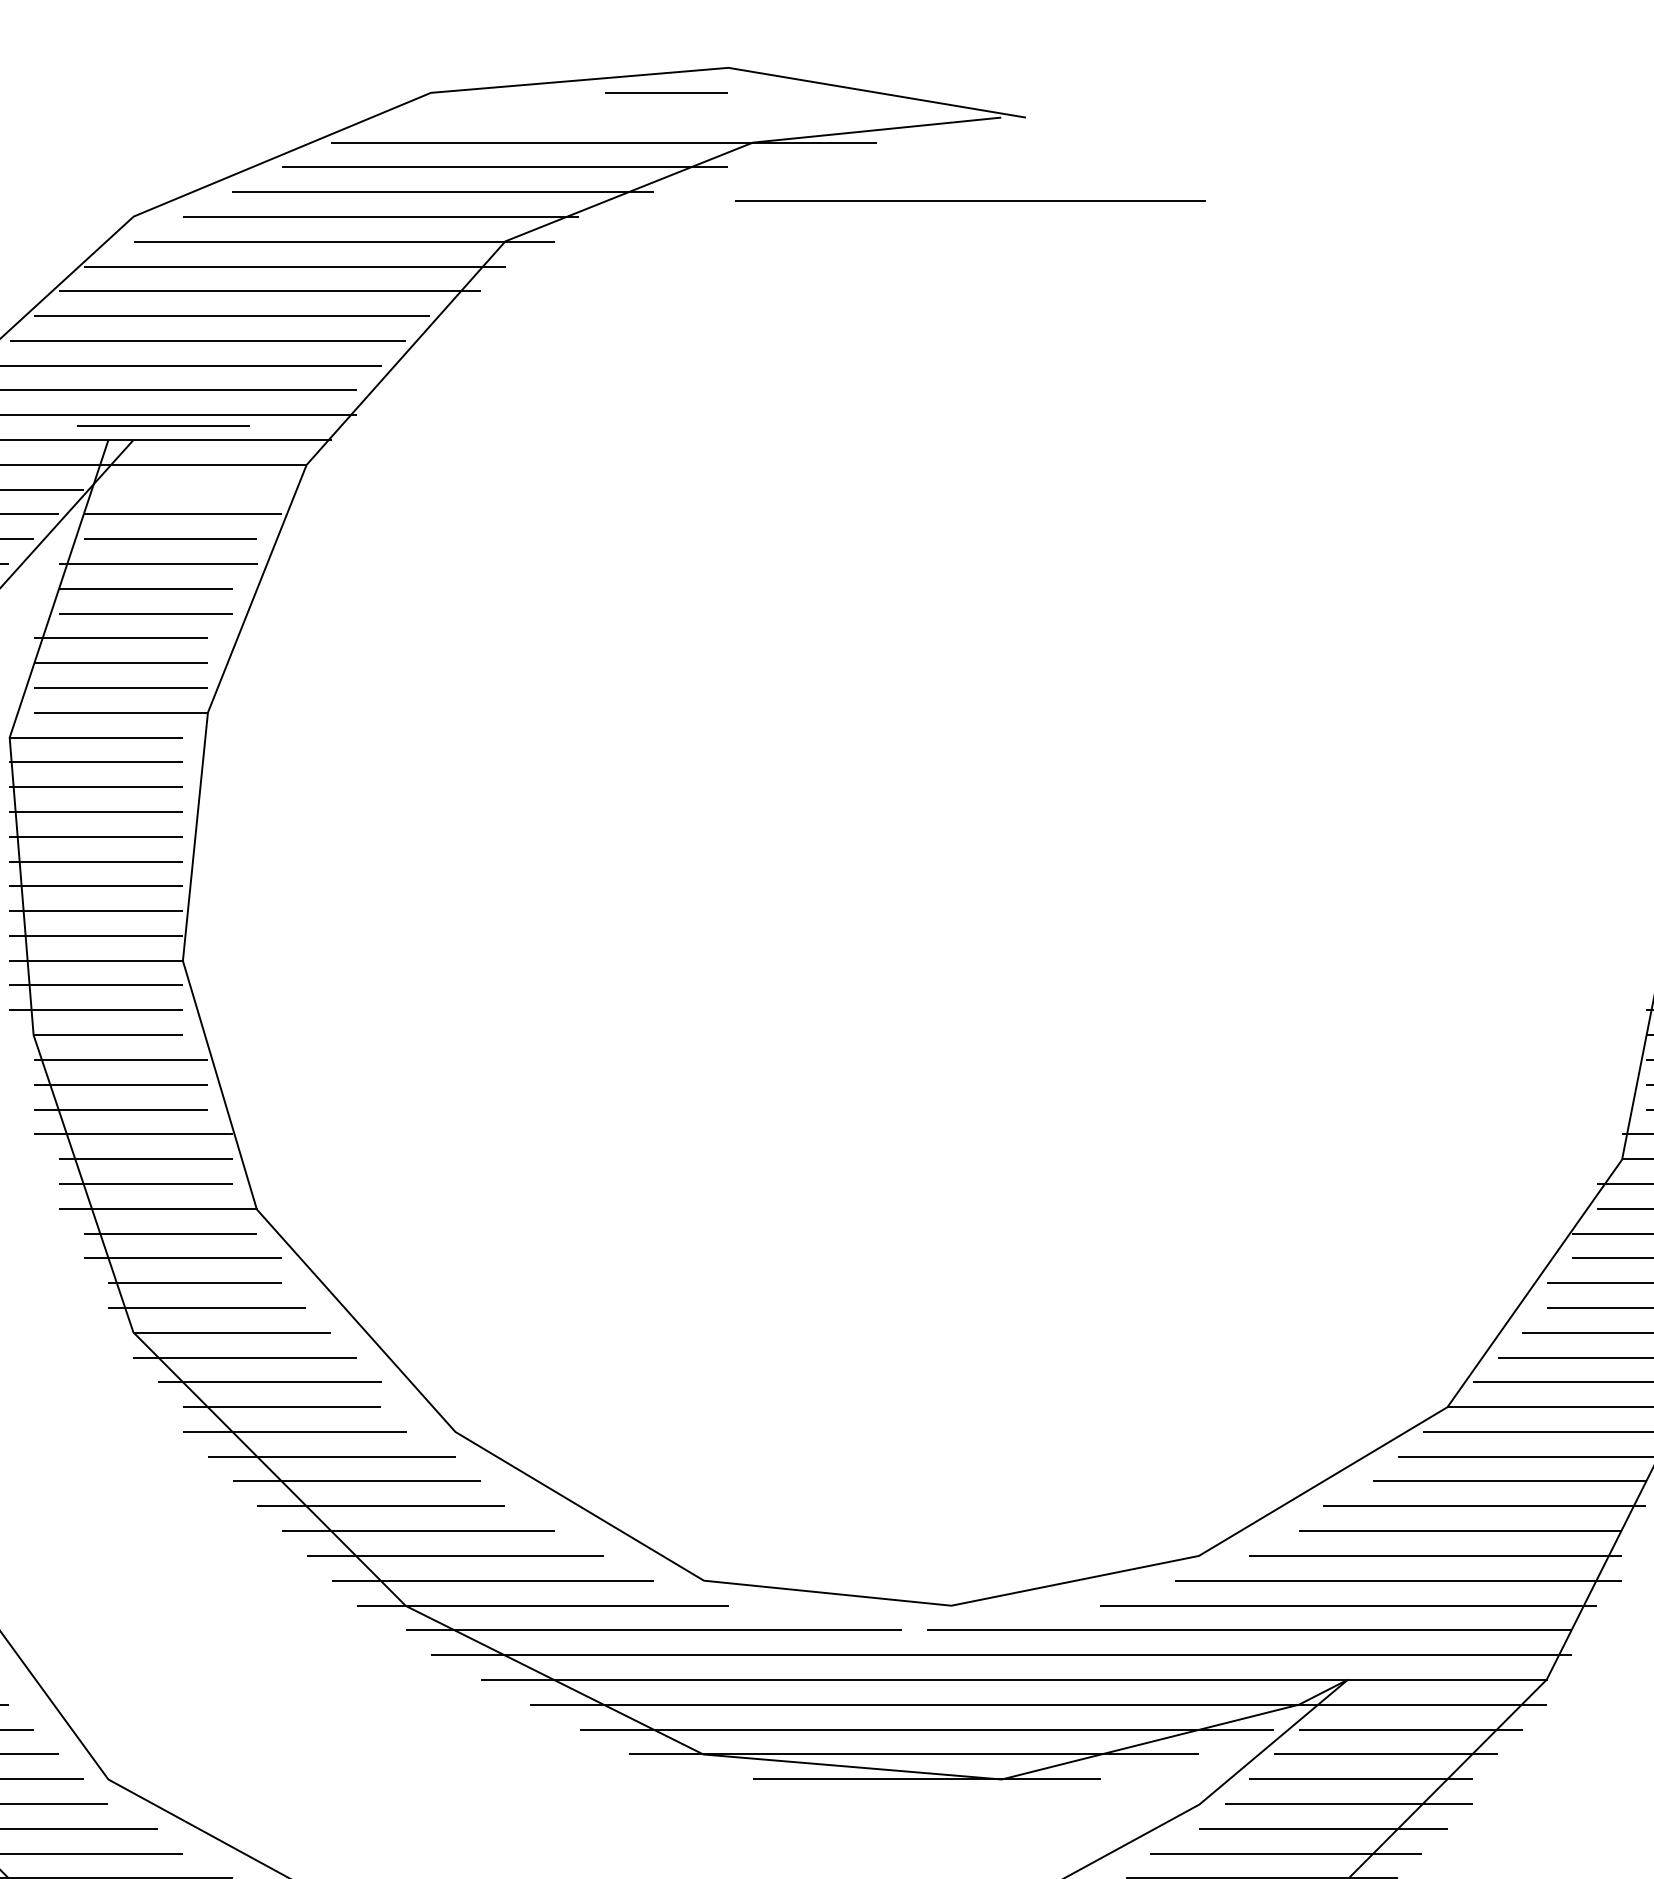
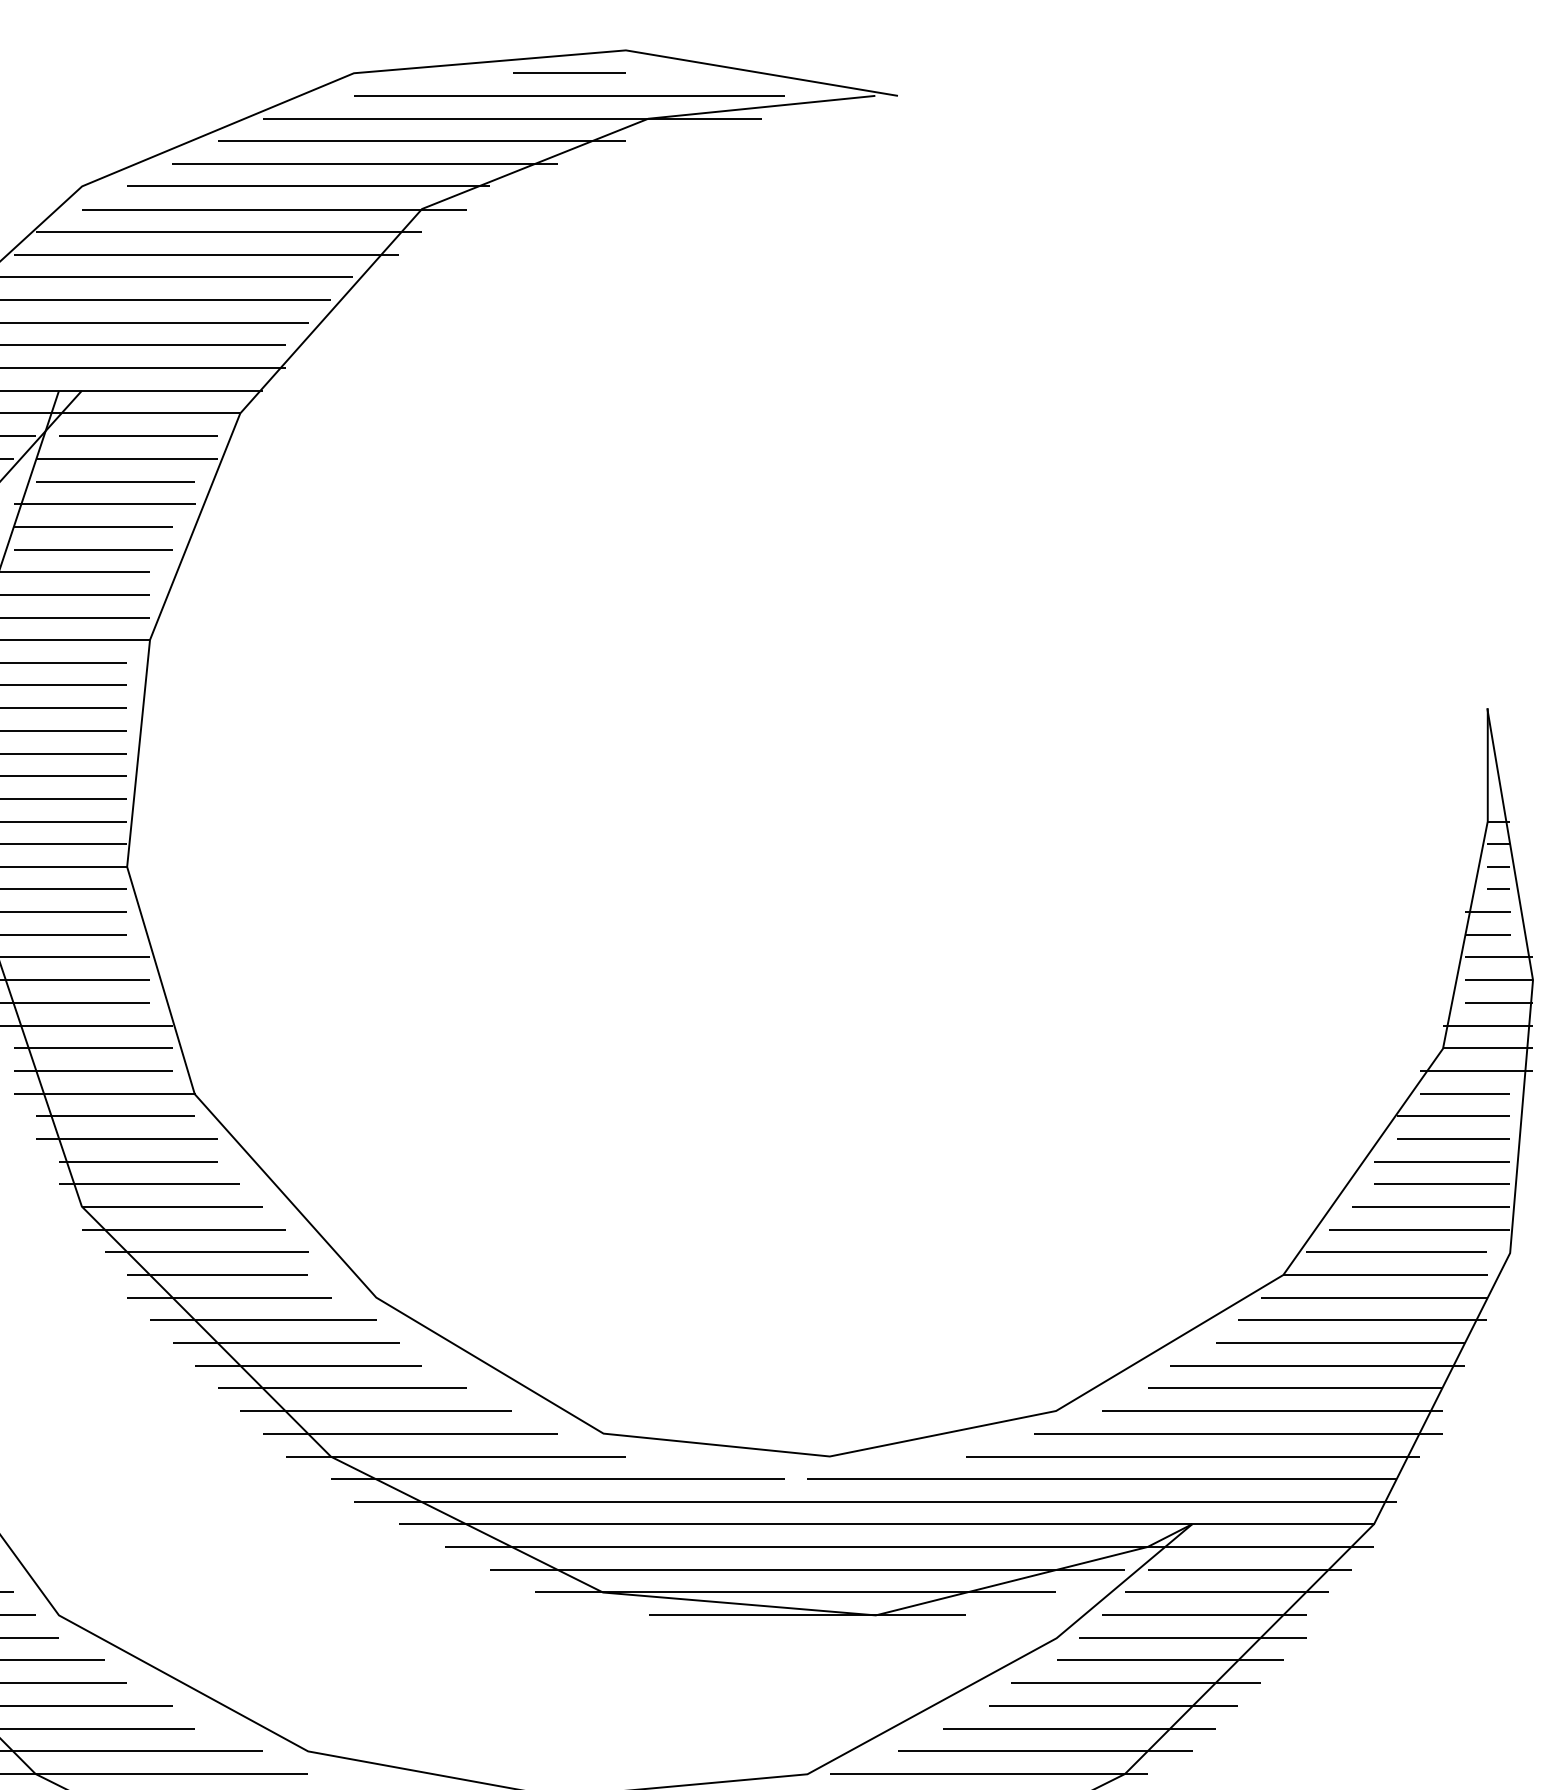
line: (970, 200) -> (569, 95), moved
line: (163, 425) -> (138, 435), moved

